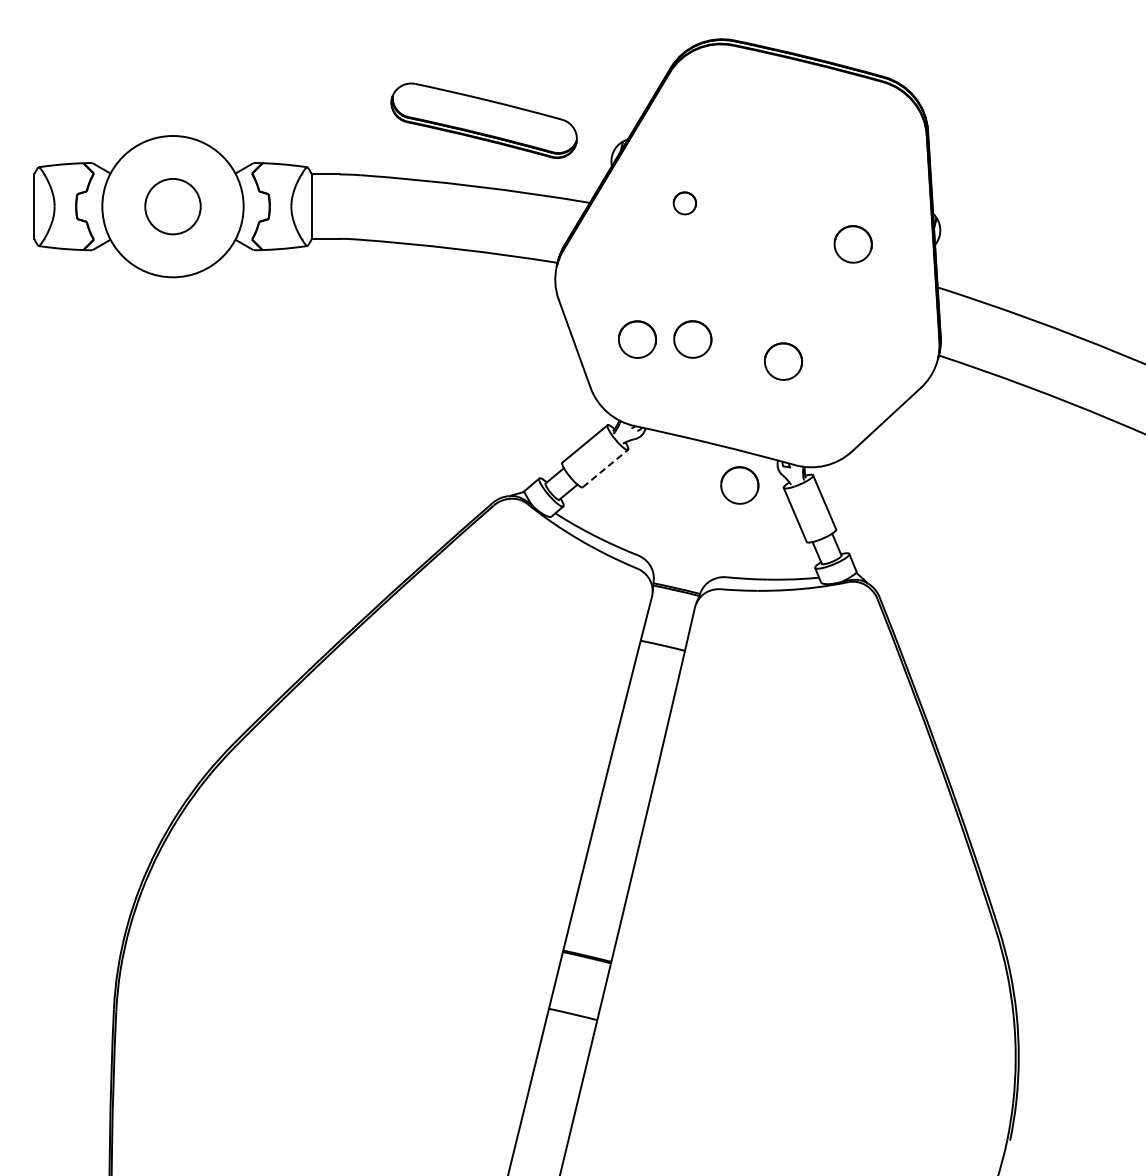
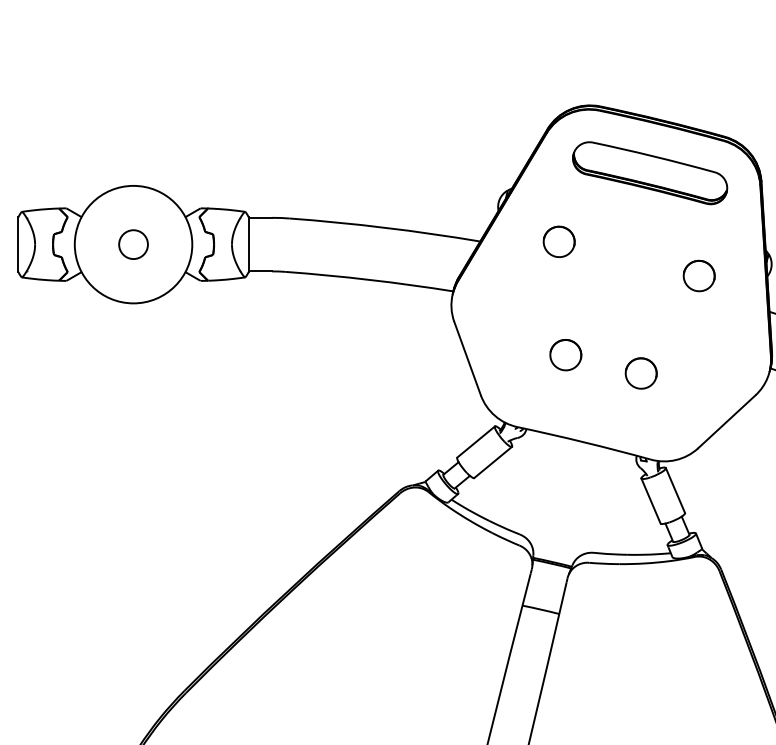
part: (483, 120) -> (649, 172), moved
part: (684, 203) -> (558, 242), size x1.67
circle: (172, 206) -> (133, 244), size x0.62
part: (637, 339) -> (519, 355), removed
line: (605, 468) -> (493, 462), dashed -> solid
part: (739, 485) -> (604, 476), removed

